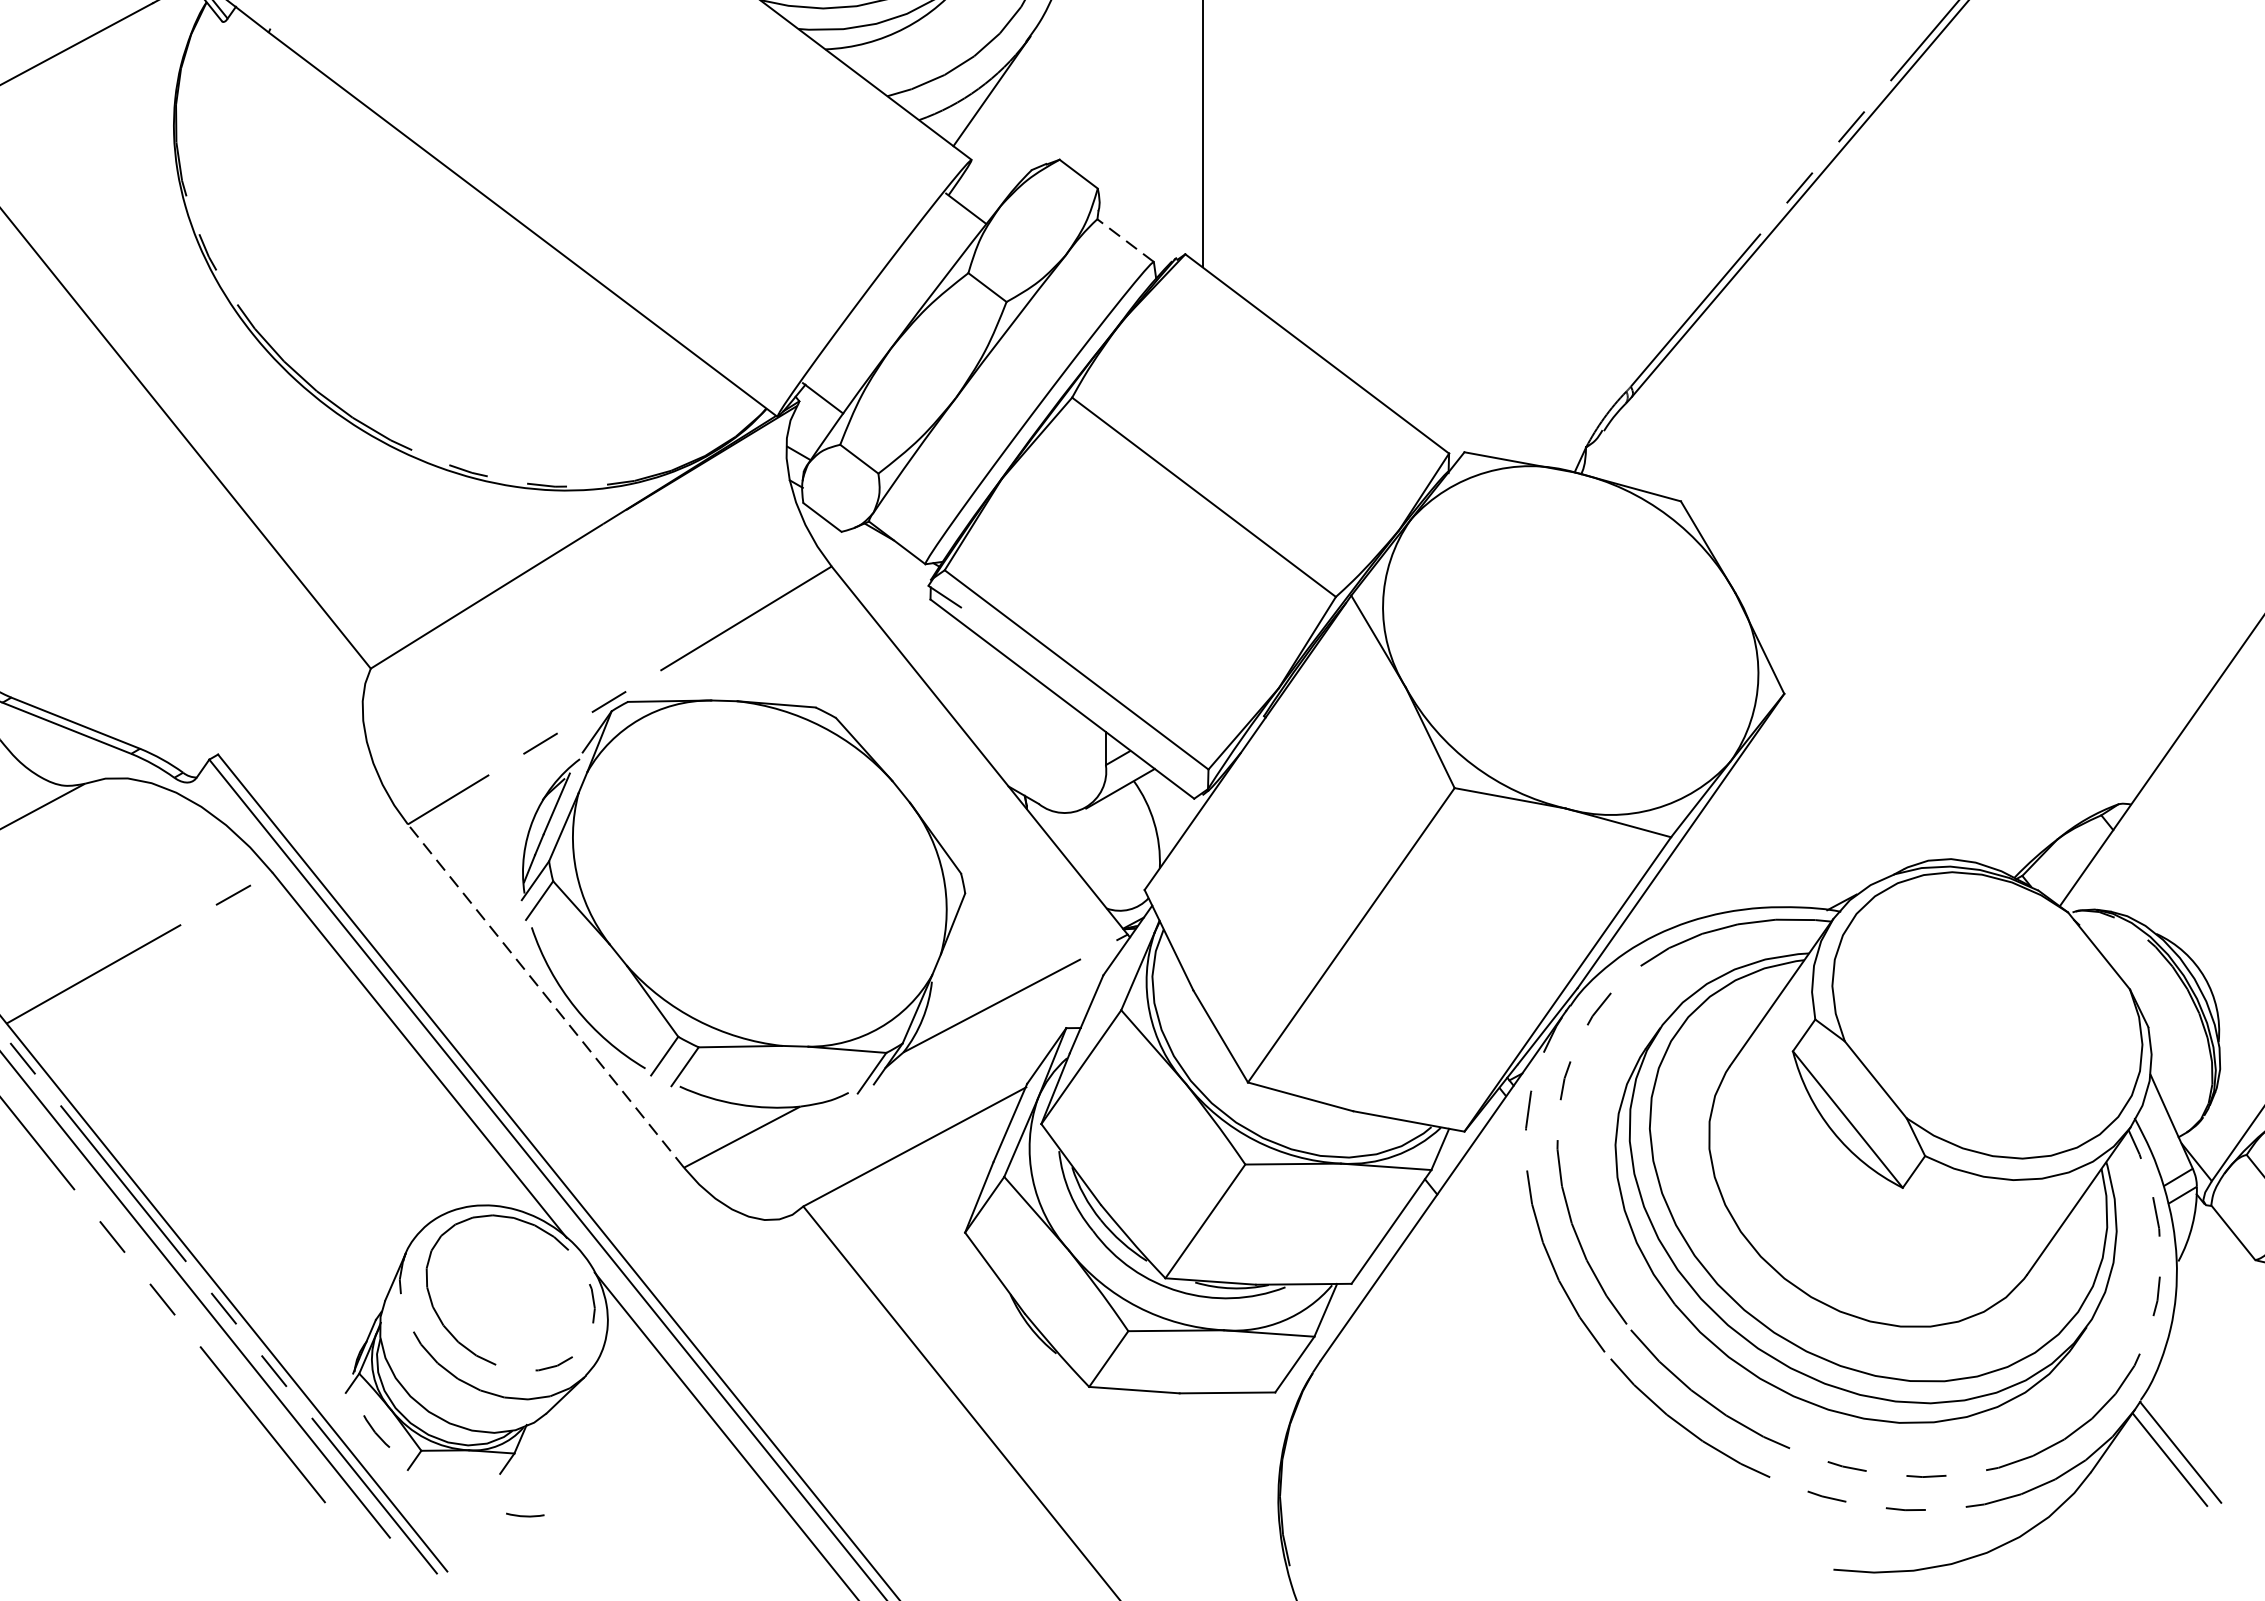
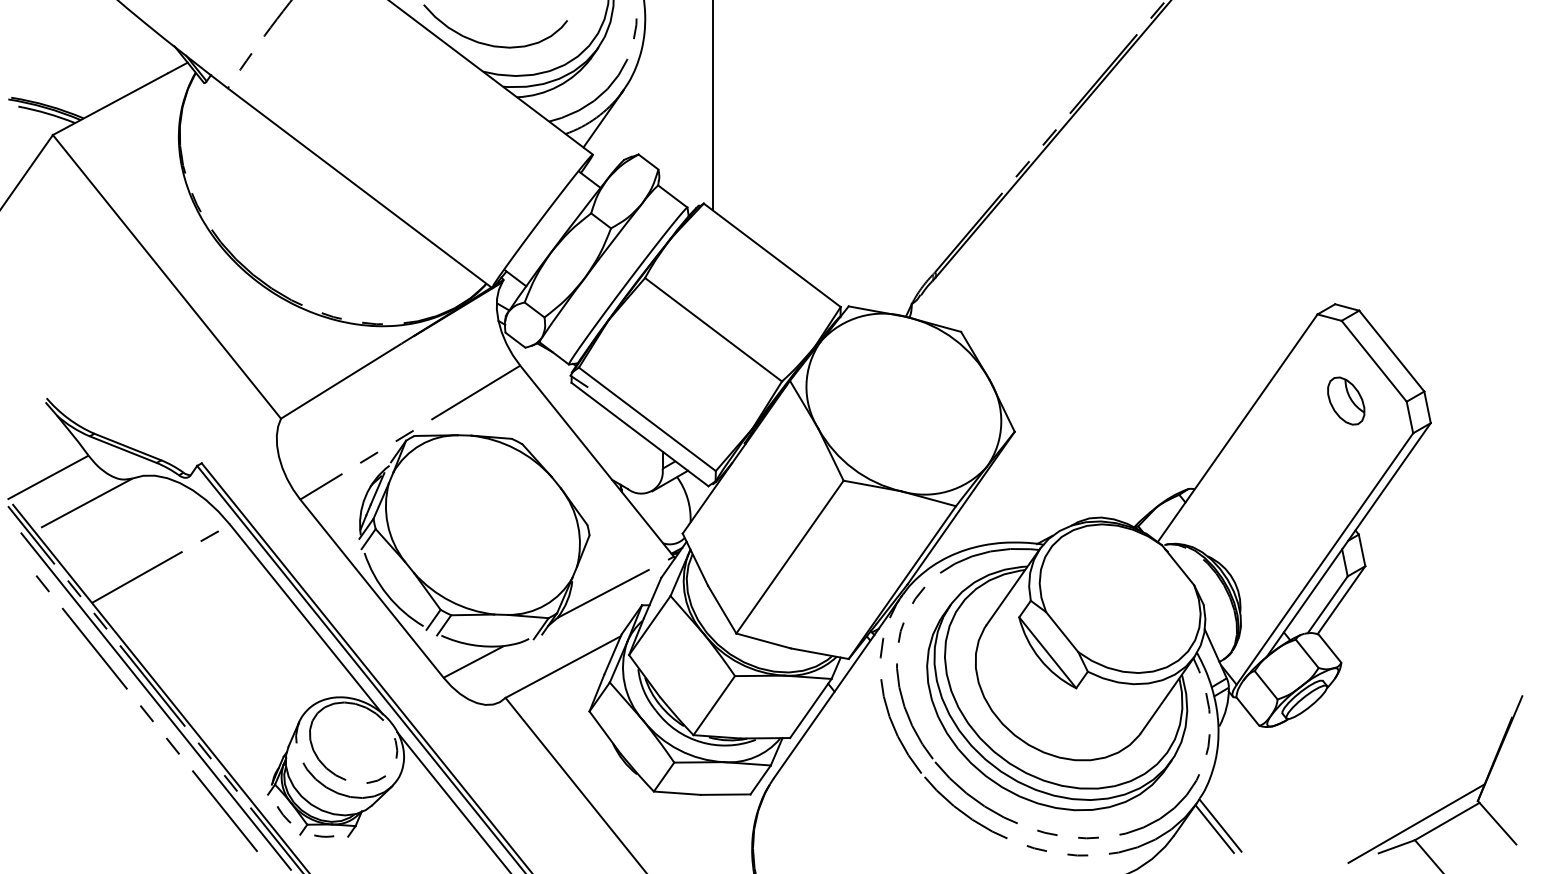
line: (1124, 240) -> (672, 196), dashed -> solid
line: (545, 995) -> (371, 588), dashed -> solid
line: (525, 1513) -> (324, 835), moved

